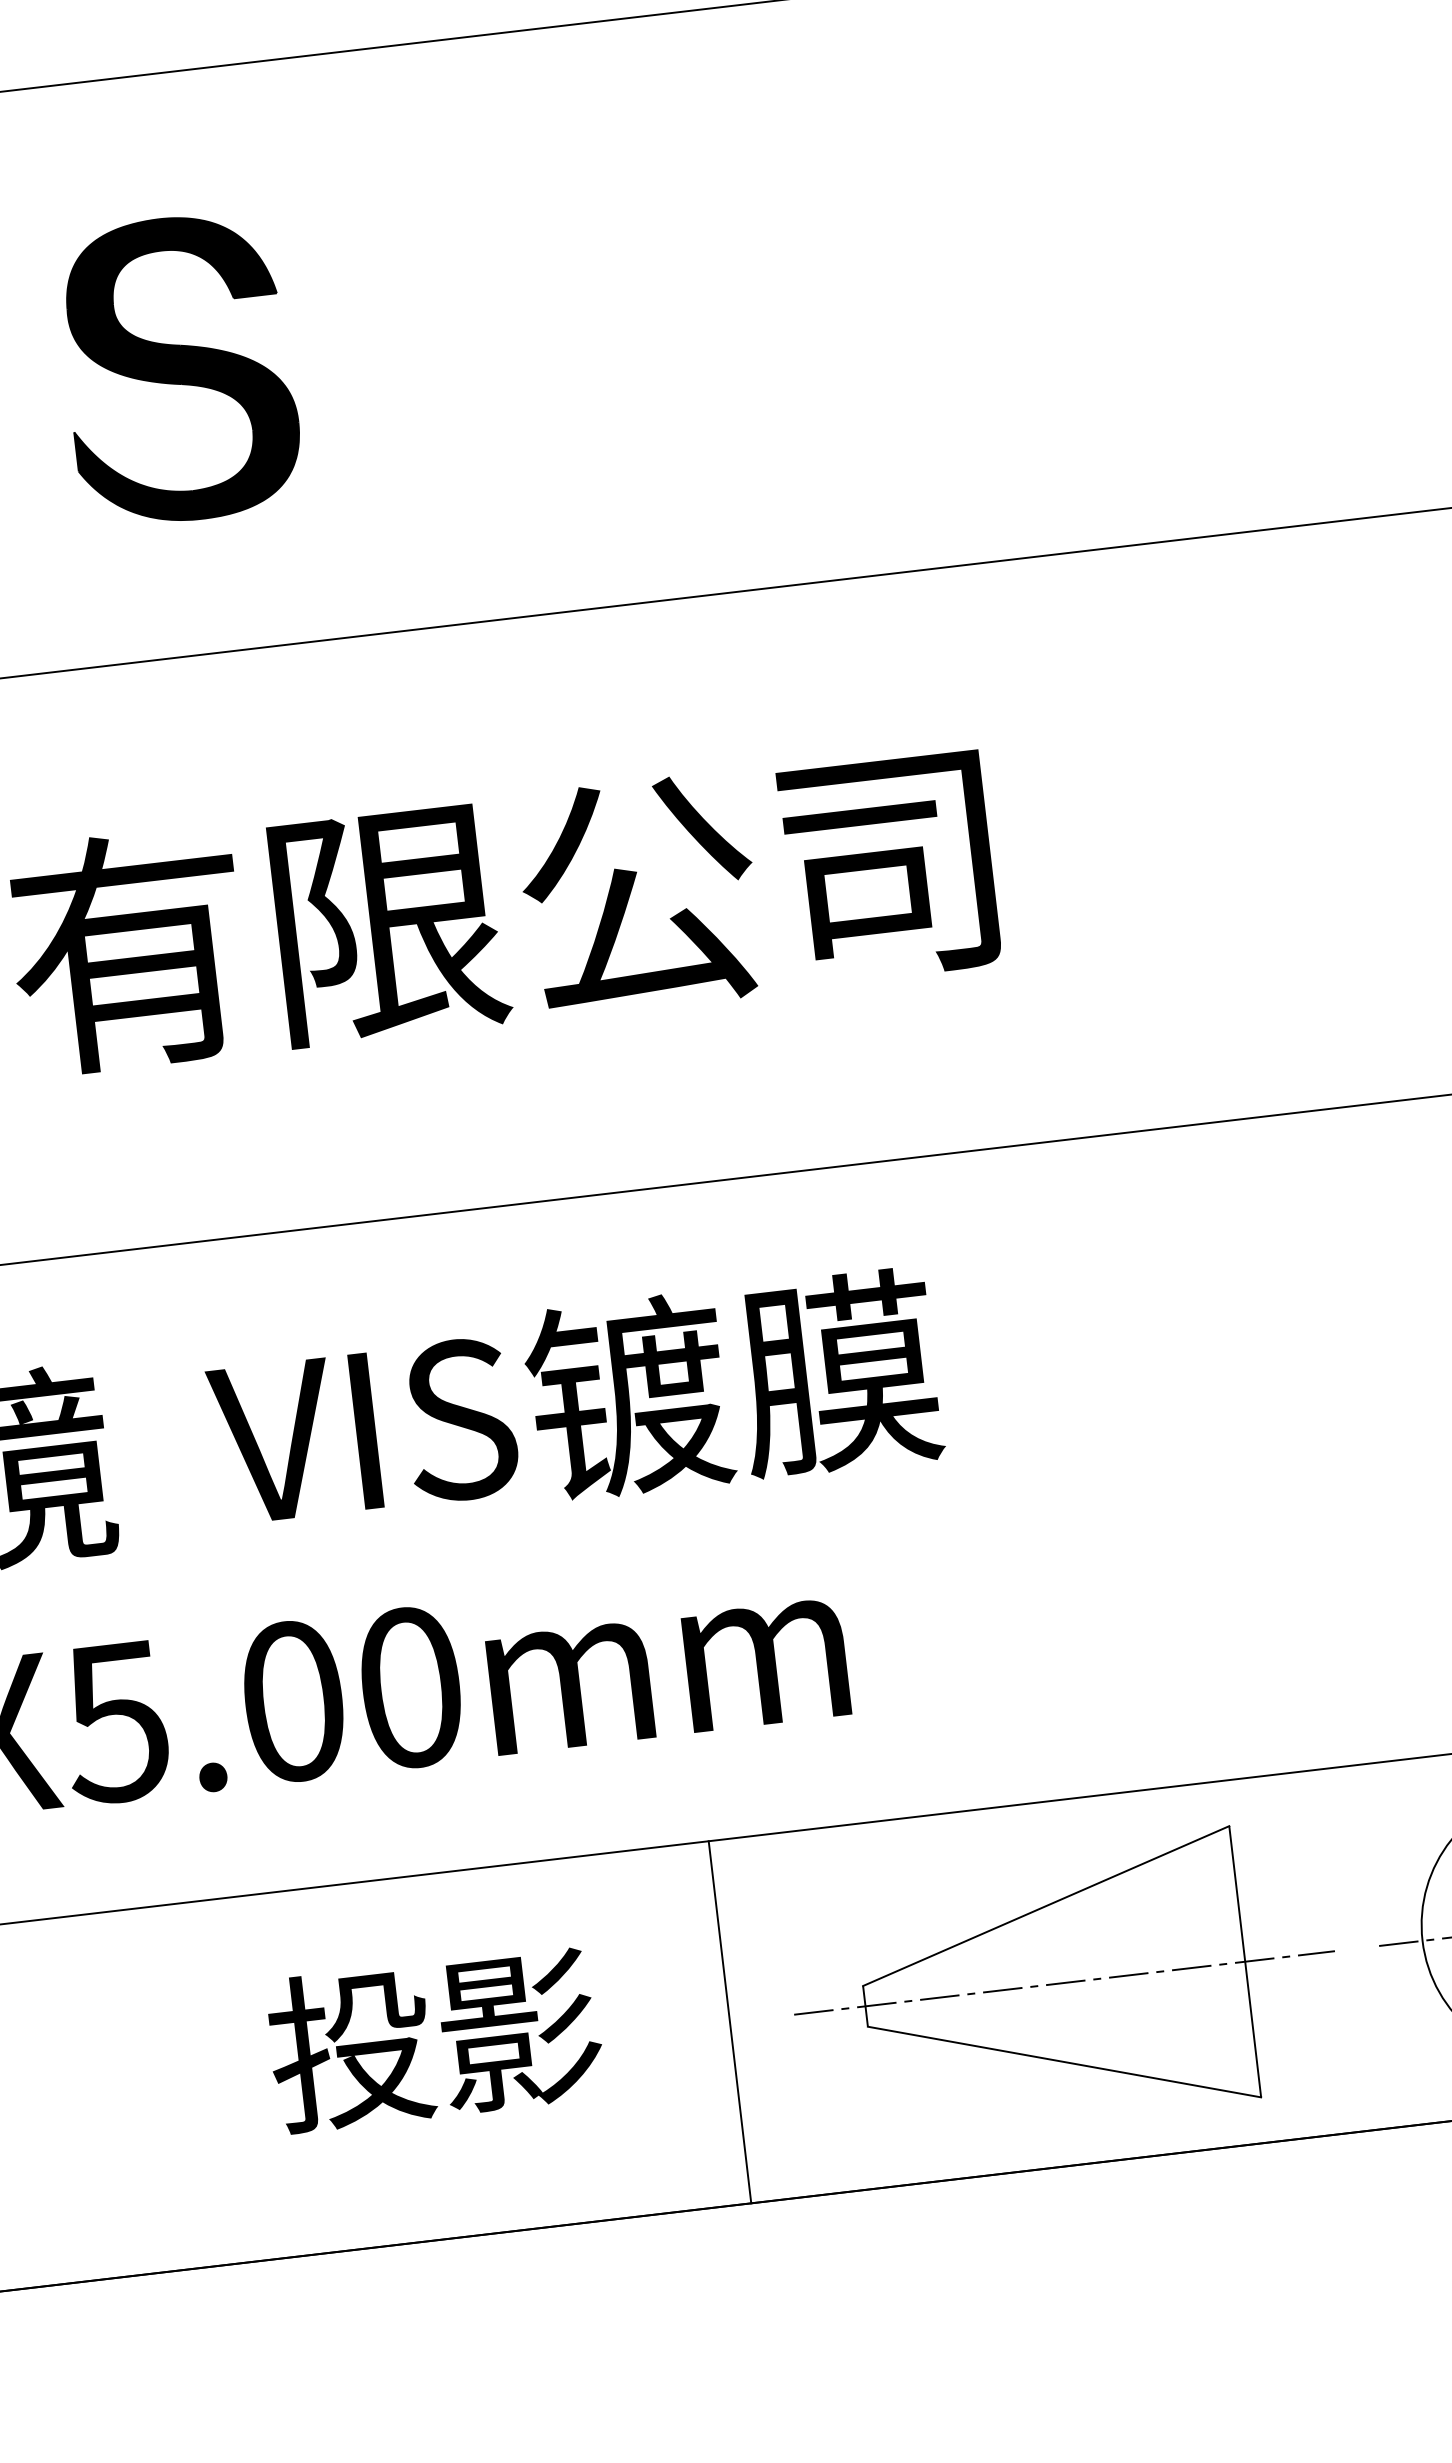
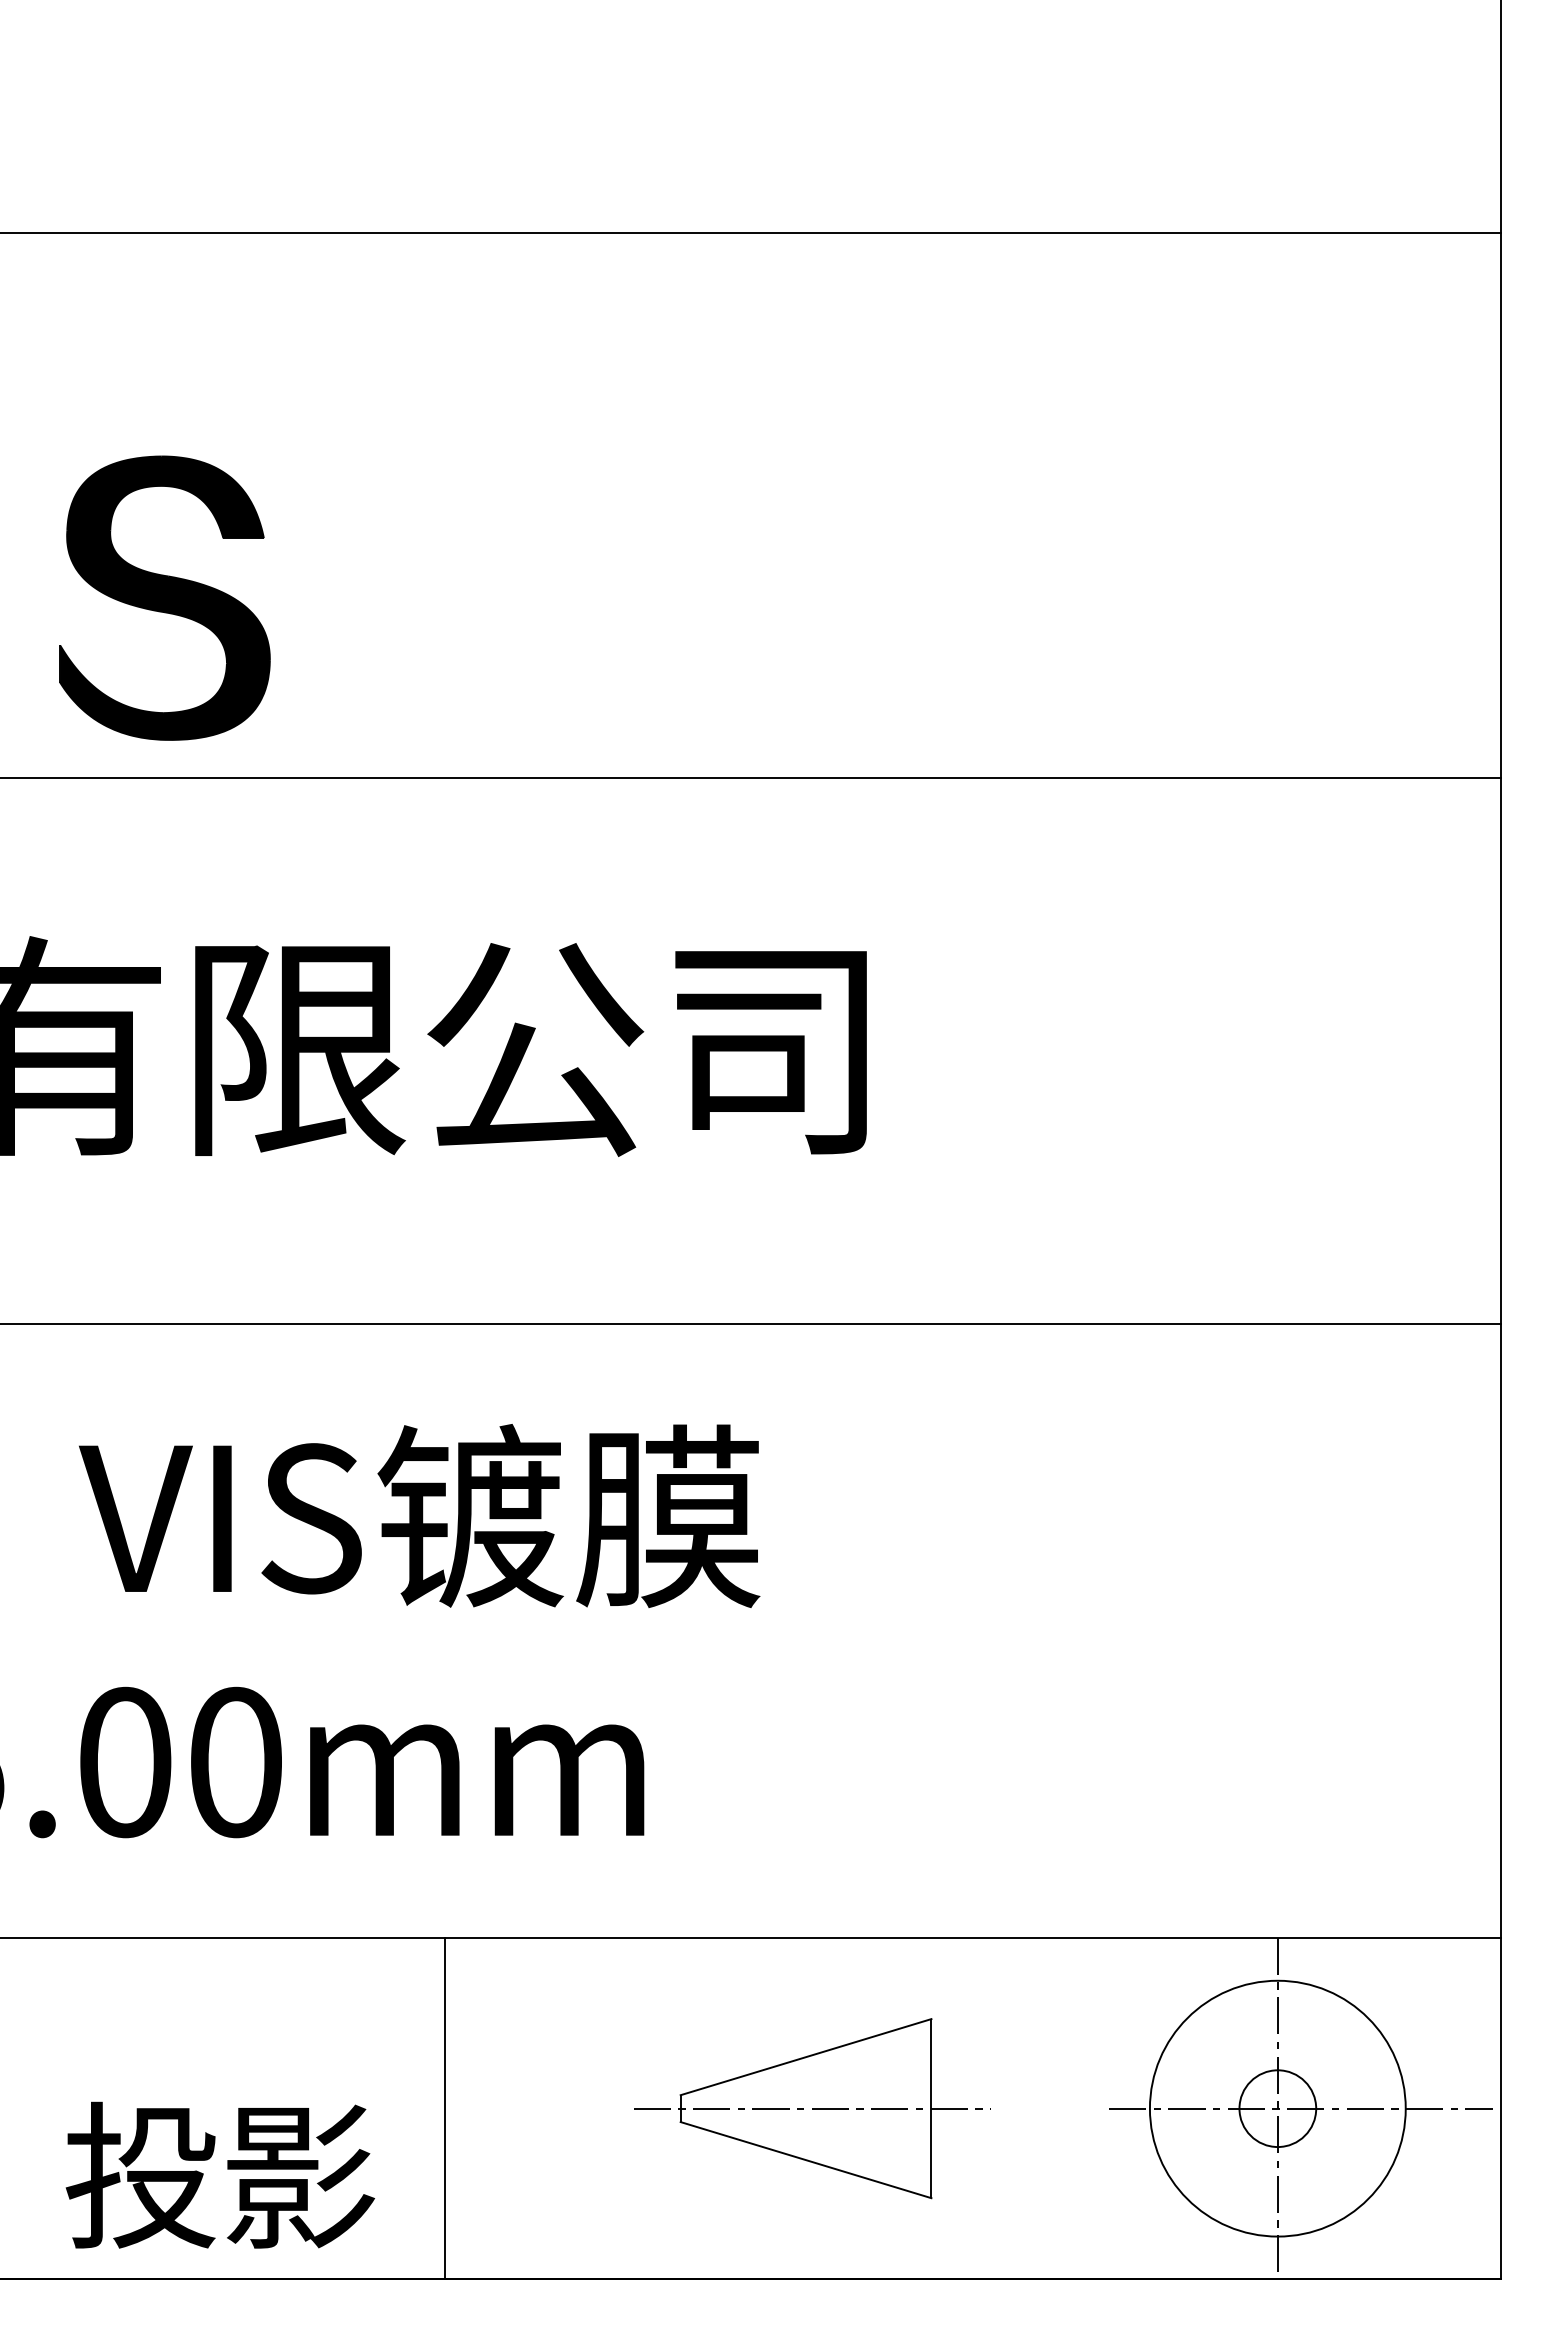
part: (178, 368) -> (164, 597), moved
part: (1063, 1982) -> (811, 2108), size x0.7
line: (729, 2022) -> (444, 2108), moved
text: (434, 2038) -> (219, 2174), moved

